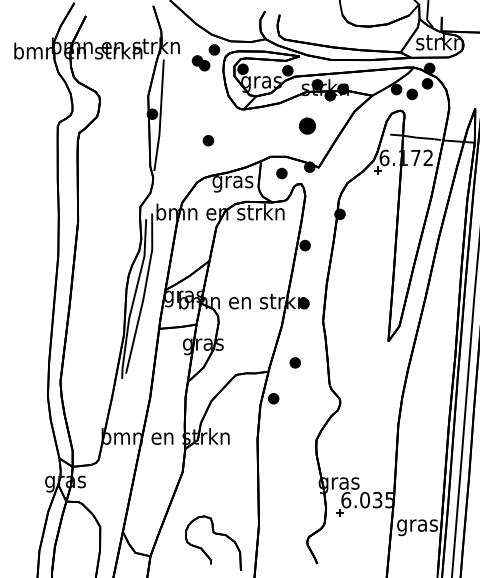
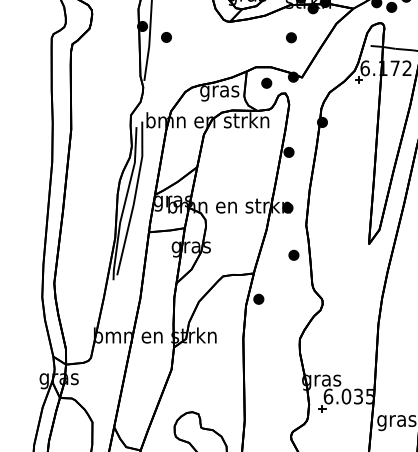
part: (307, 125) -> (291, 37), size x0.62
part: (208, 140) -> (166, 37), moved
part: (294, 362) -> (293, 254), moved

